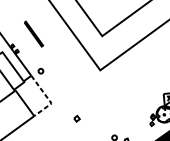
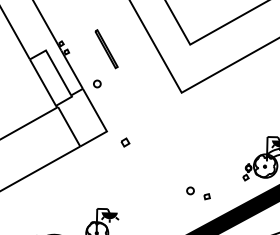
part: (33, 34) -> (106, 49), moved
line: (48, 98) -> (103, 124), dashed -> solid
part: (77, 118) -> (125, 142), moved

